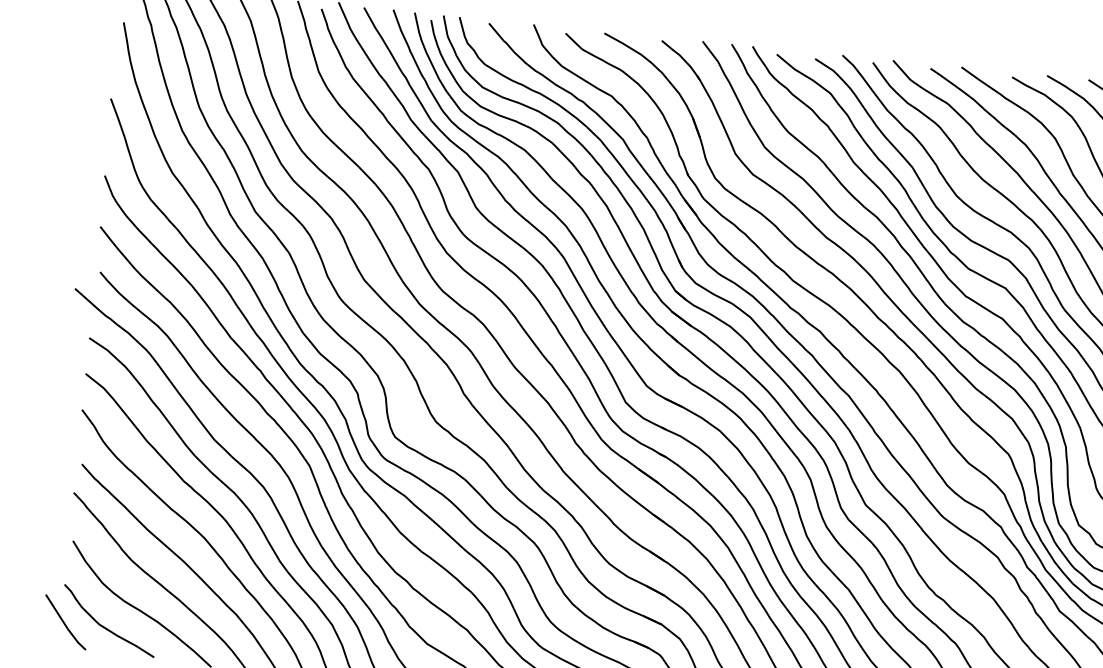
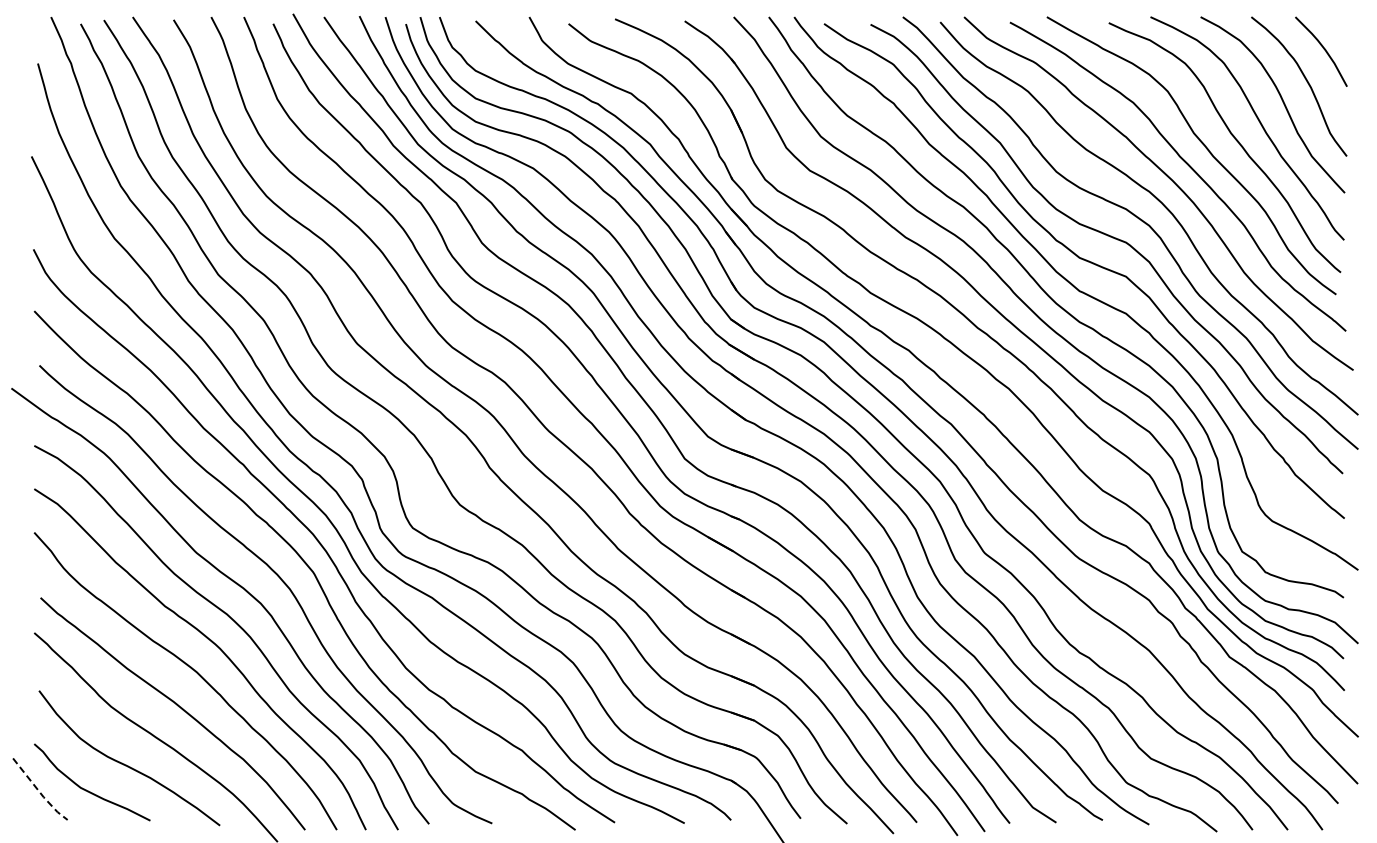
line: (64, 624) -> (39, 791), solid -> dashed

